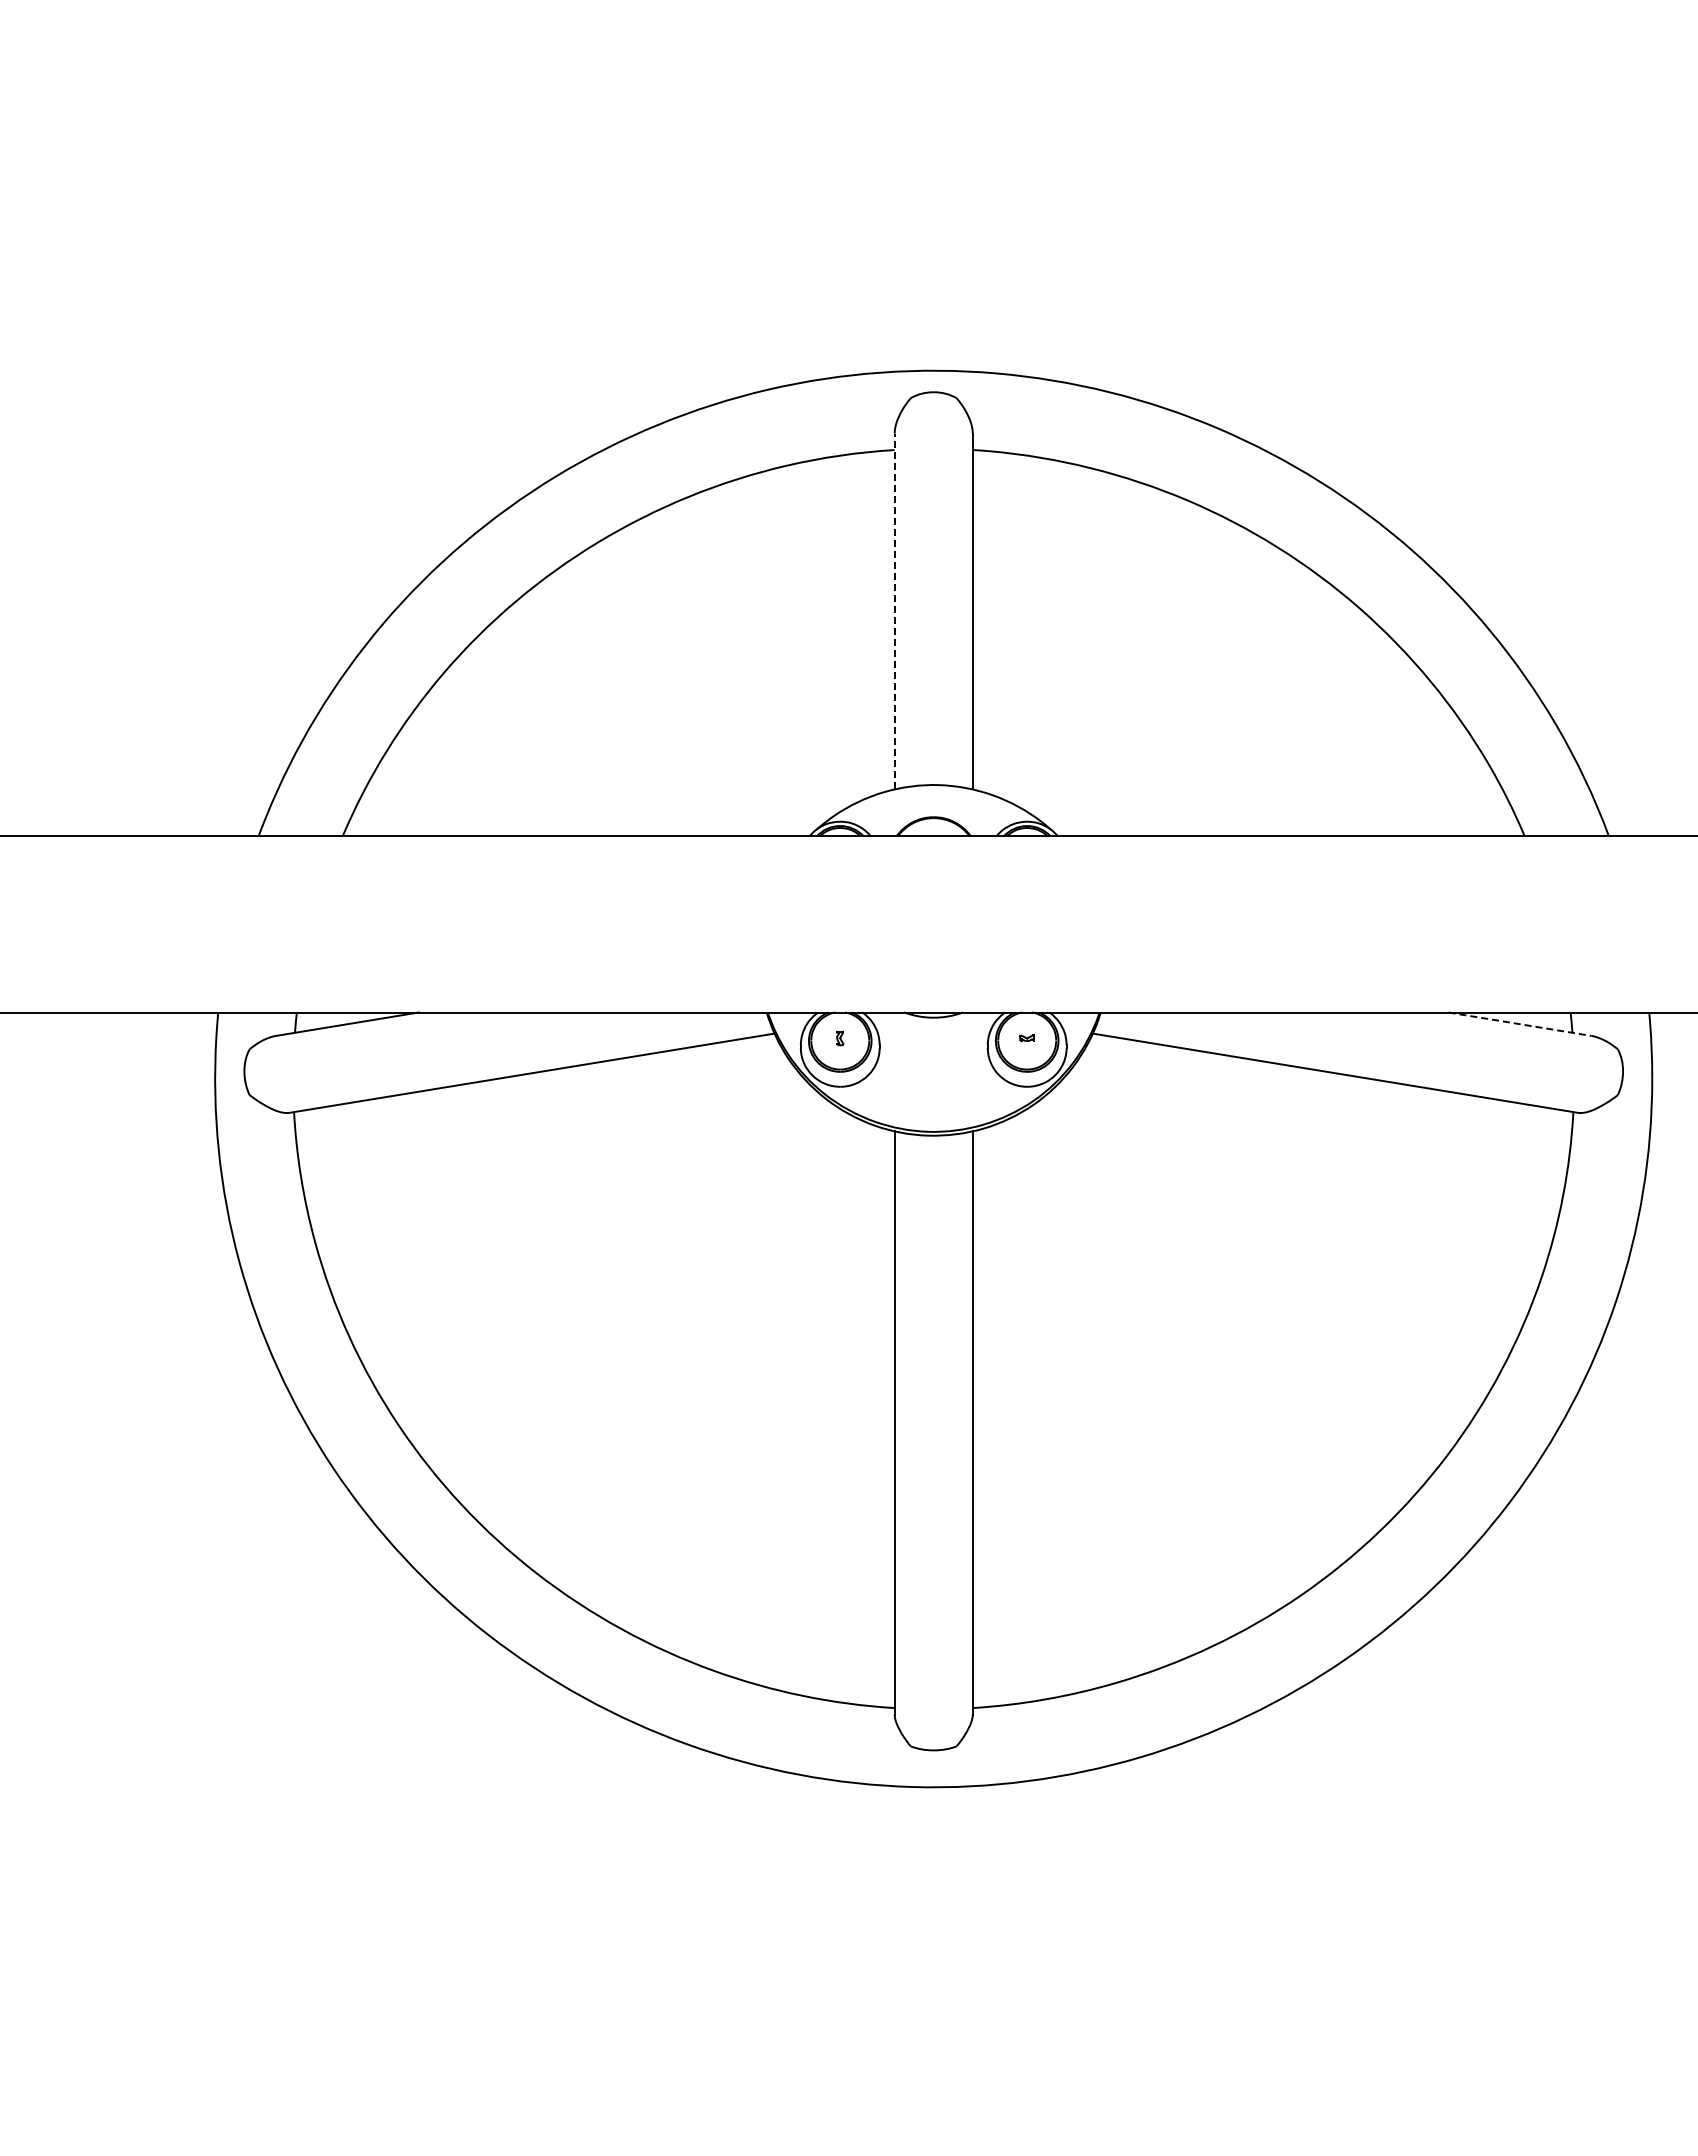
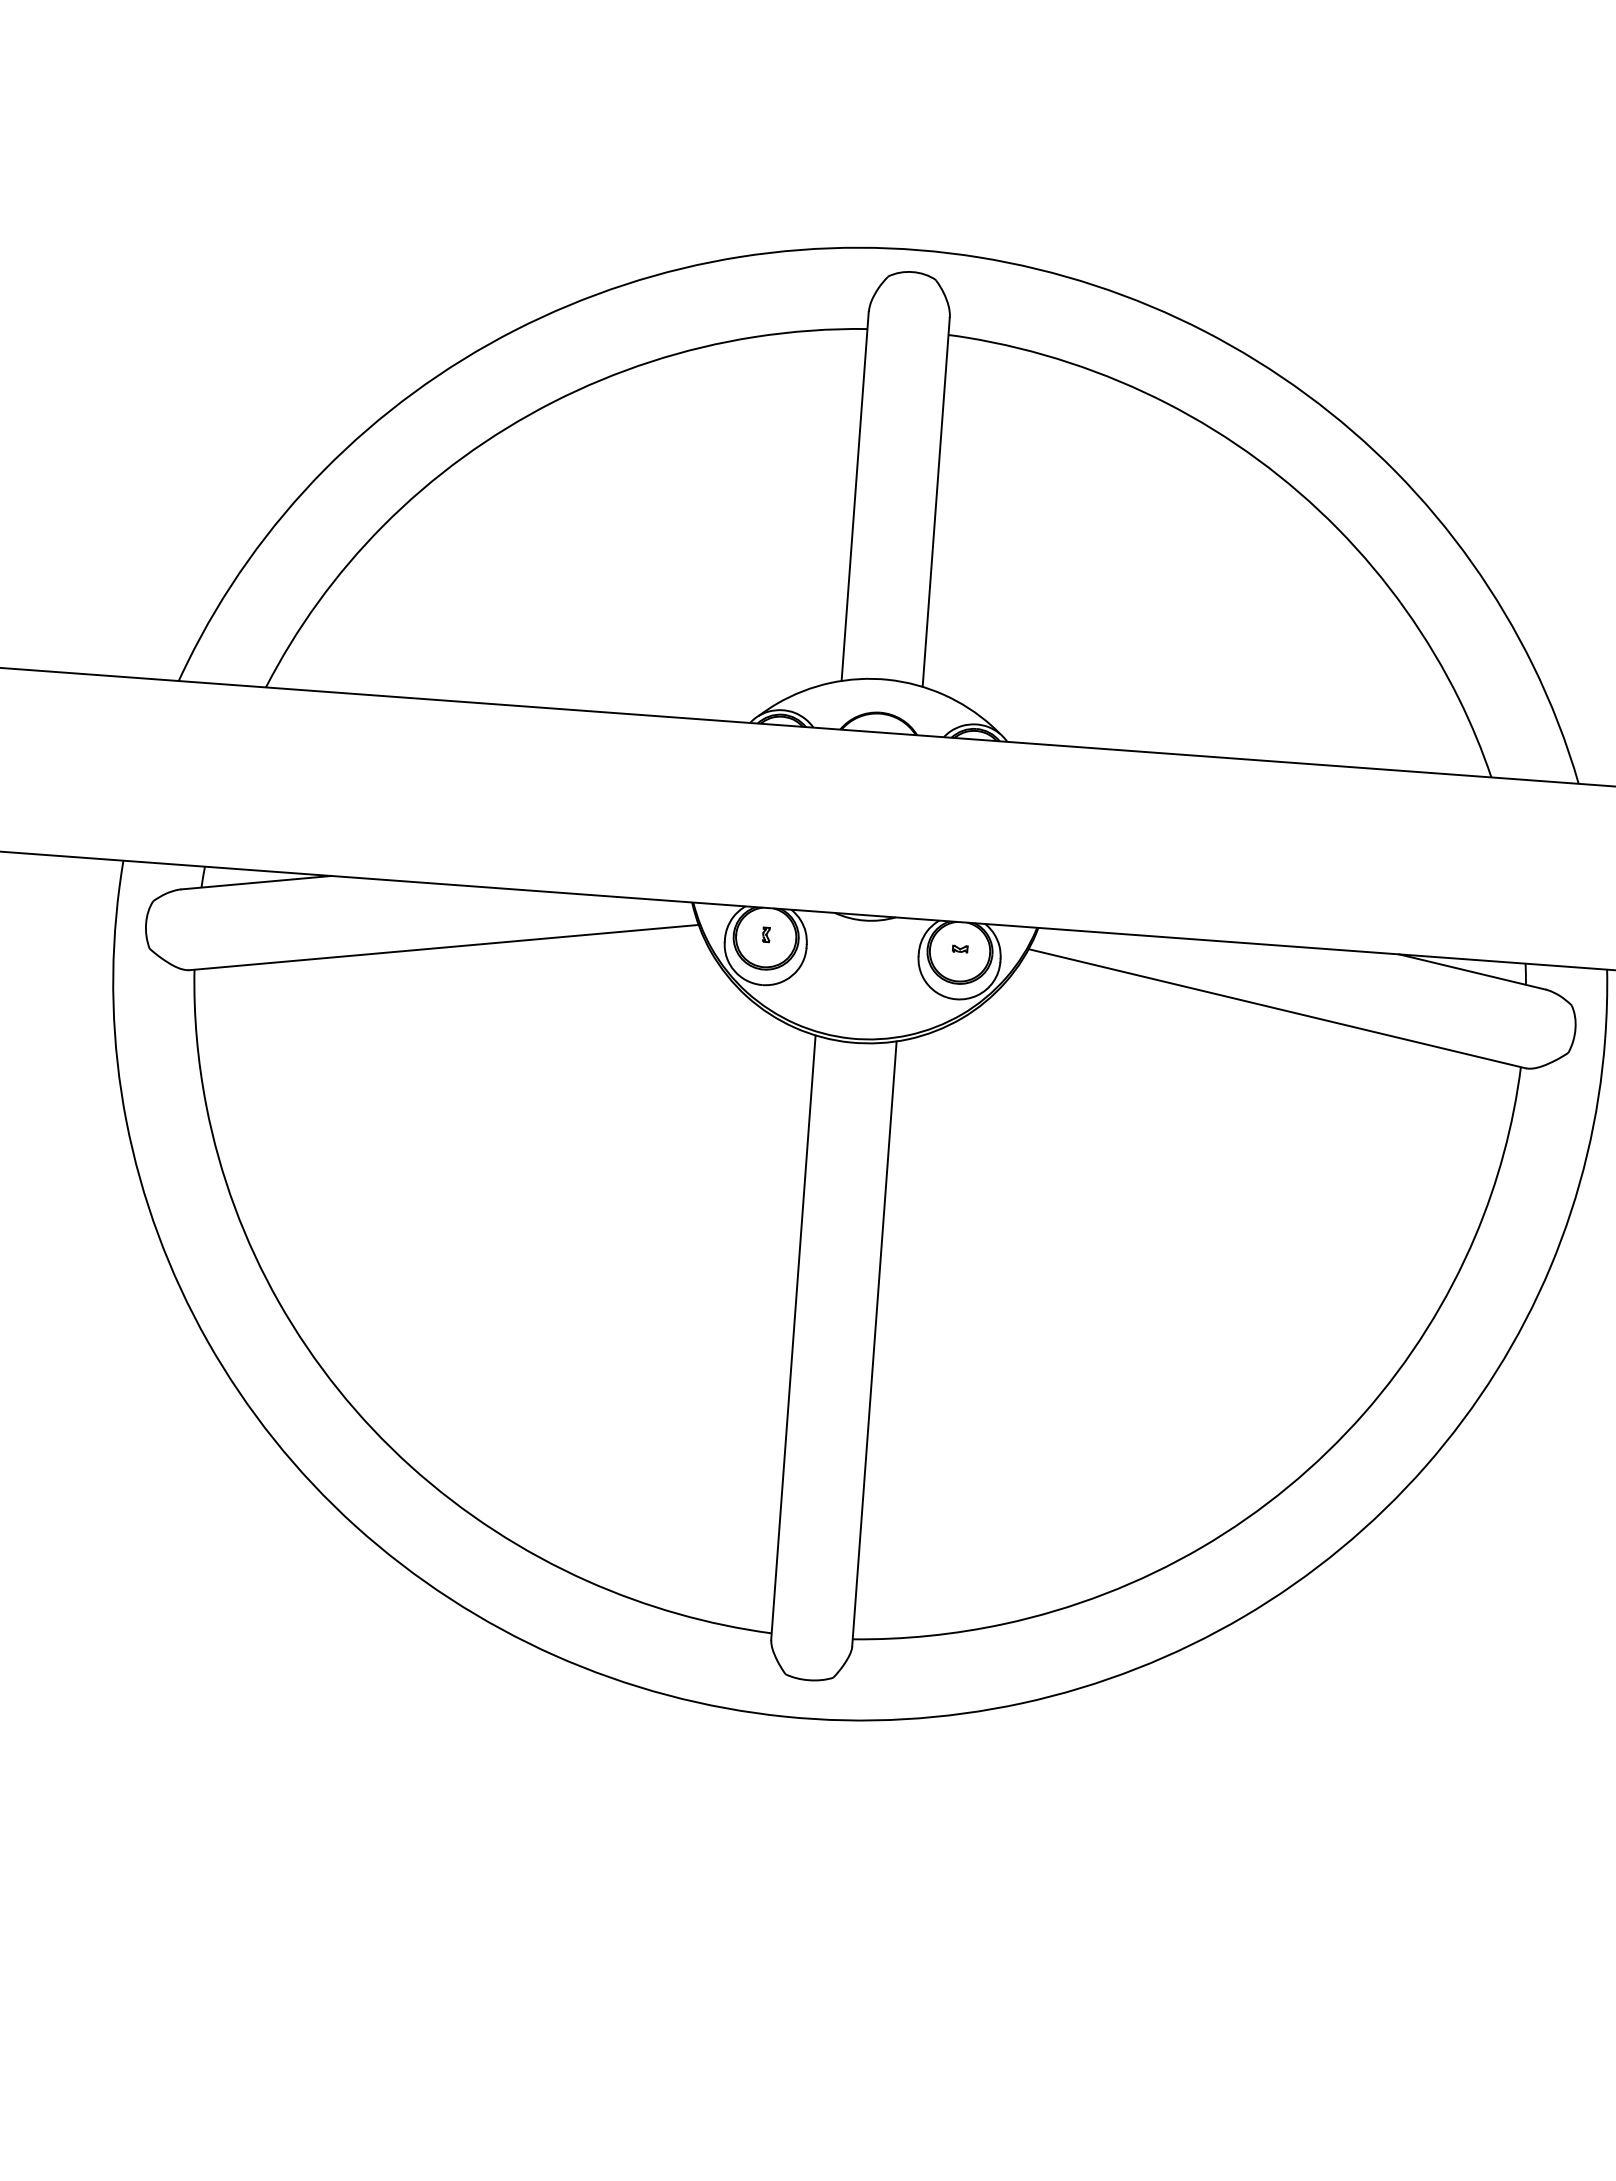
line: (894, 611) -> (855, 496), dashed -> solid
line: (1520, 1024) -> (1472, 972), dashed -> solid

